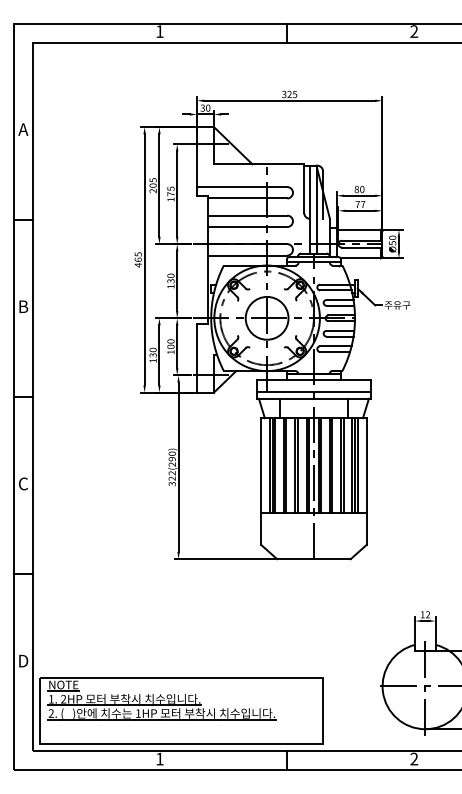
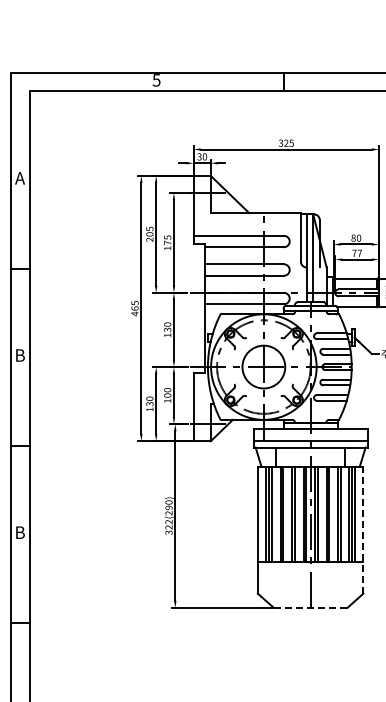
text: (159, 31) -> (156, 80), 1 -> 5
line: (366, 481) -> (363, 530), solid -> dashed
text: (23, 483) -> (20, 532), C -> B
line: (313, 559) -> (310, 608), solid -> dashed

